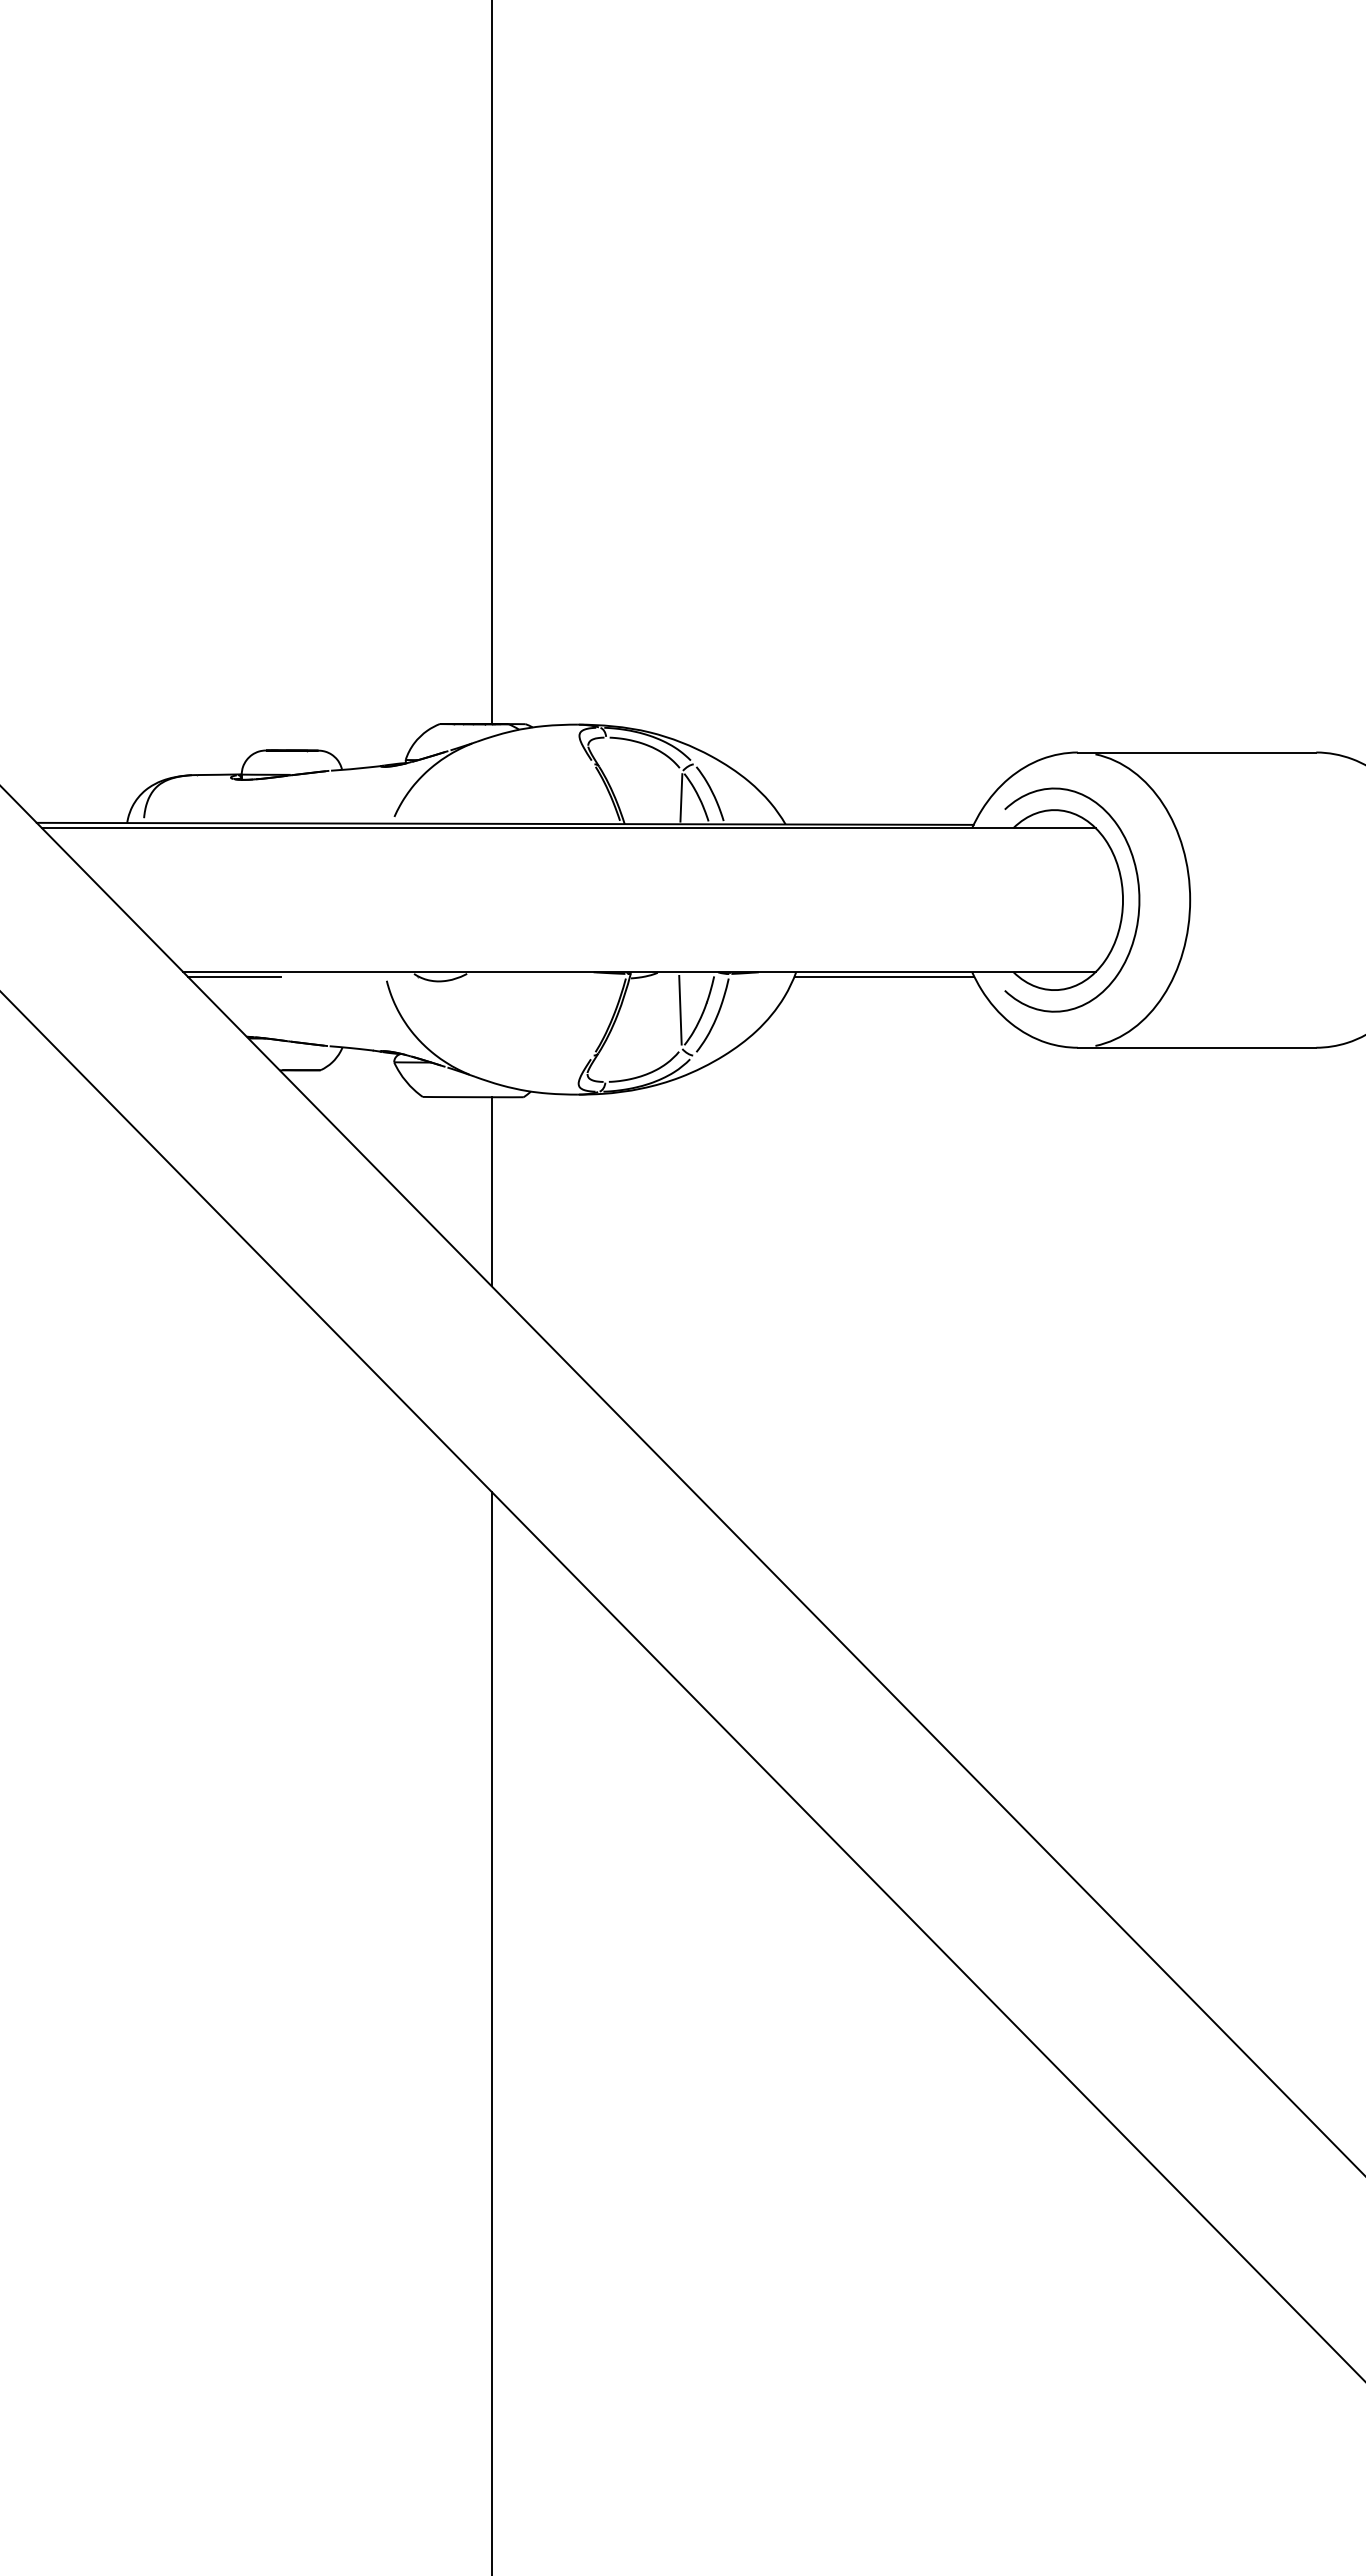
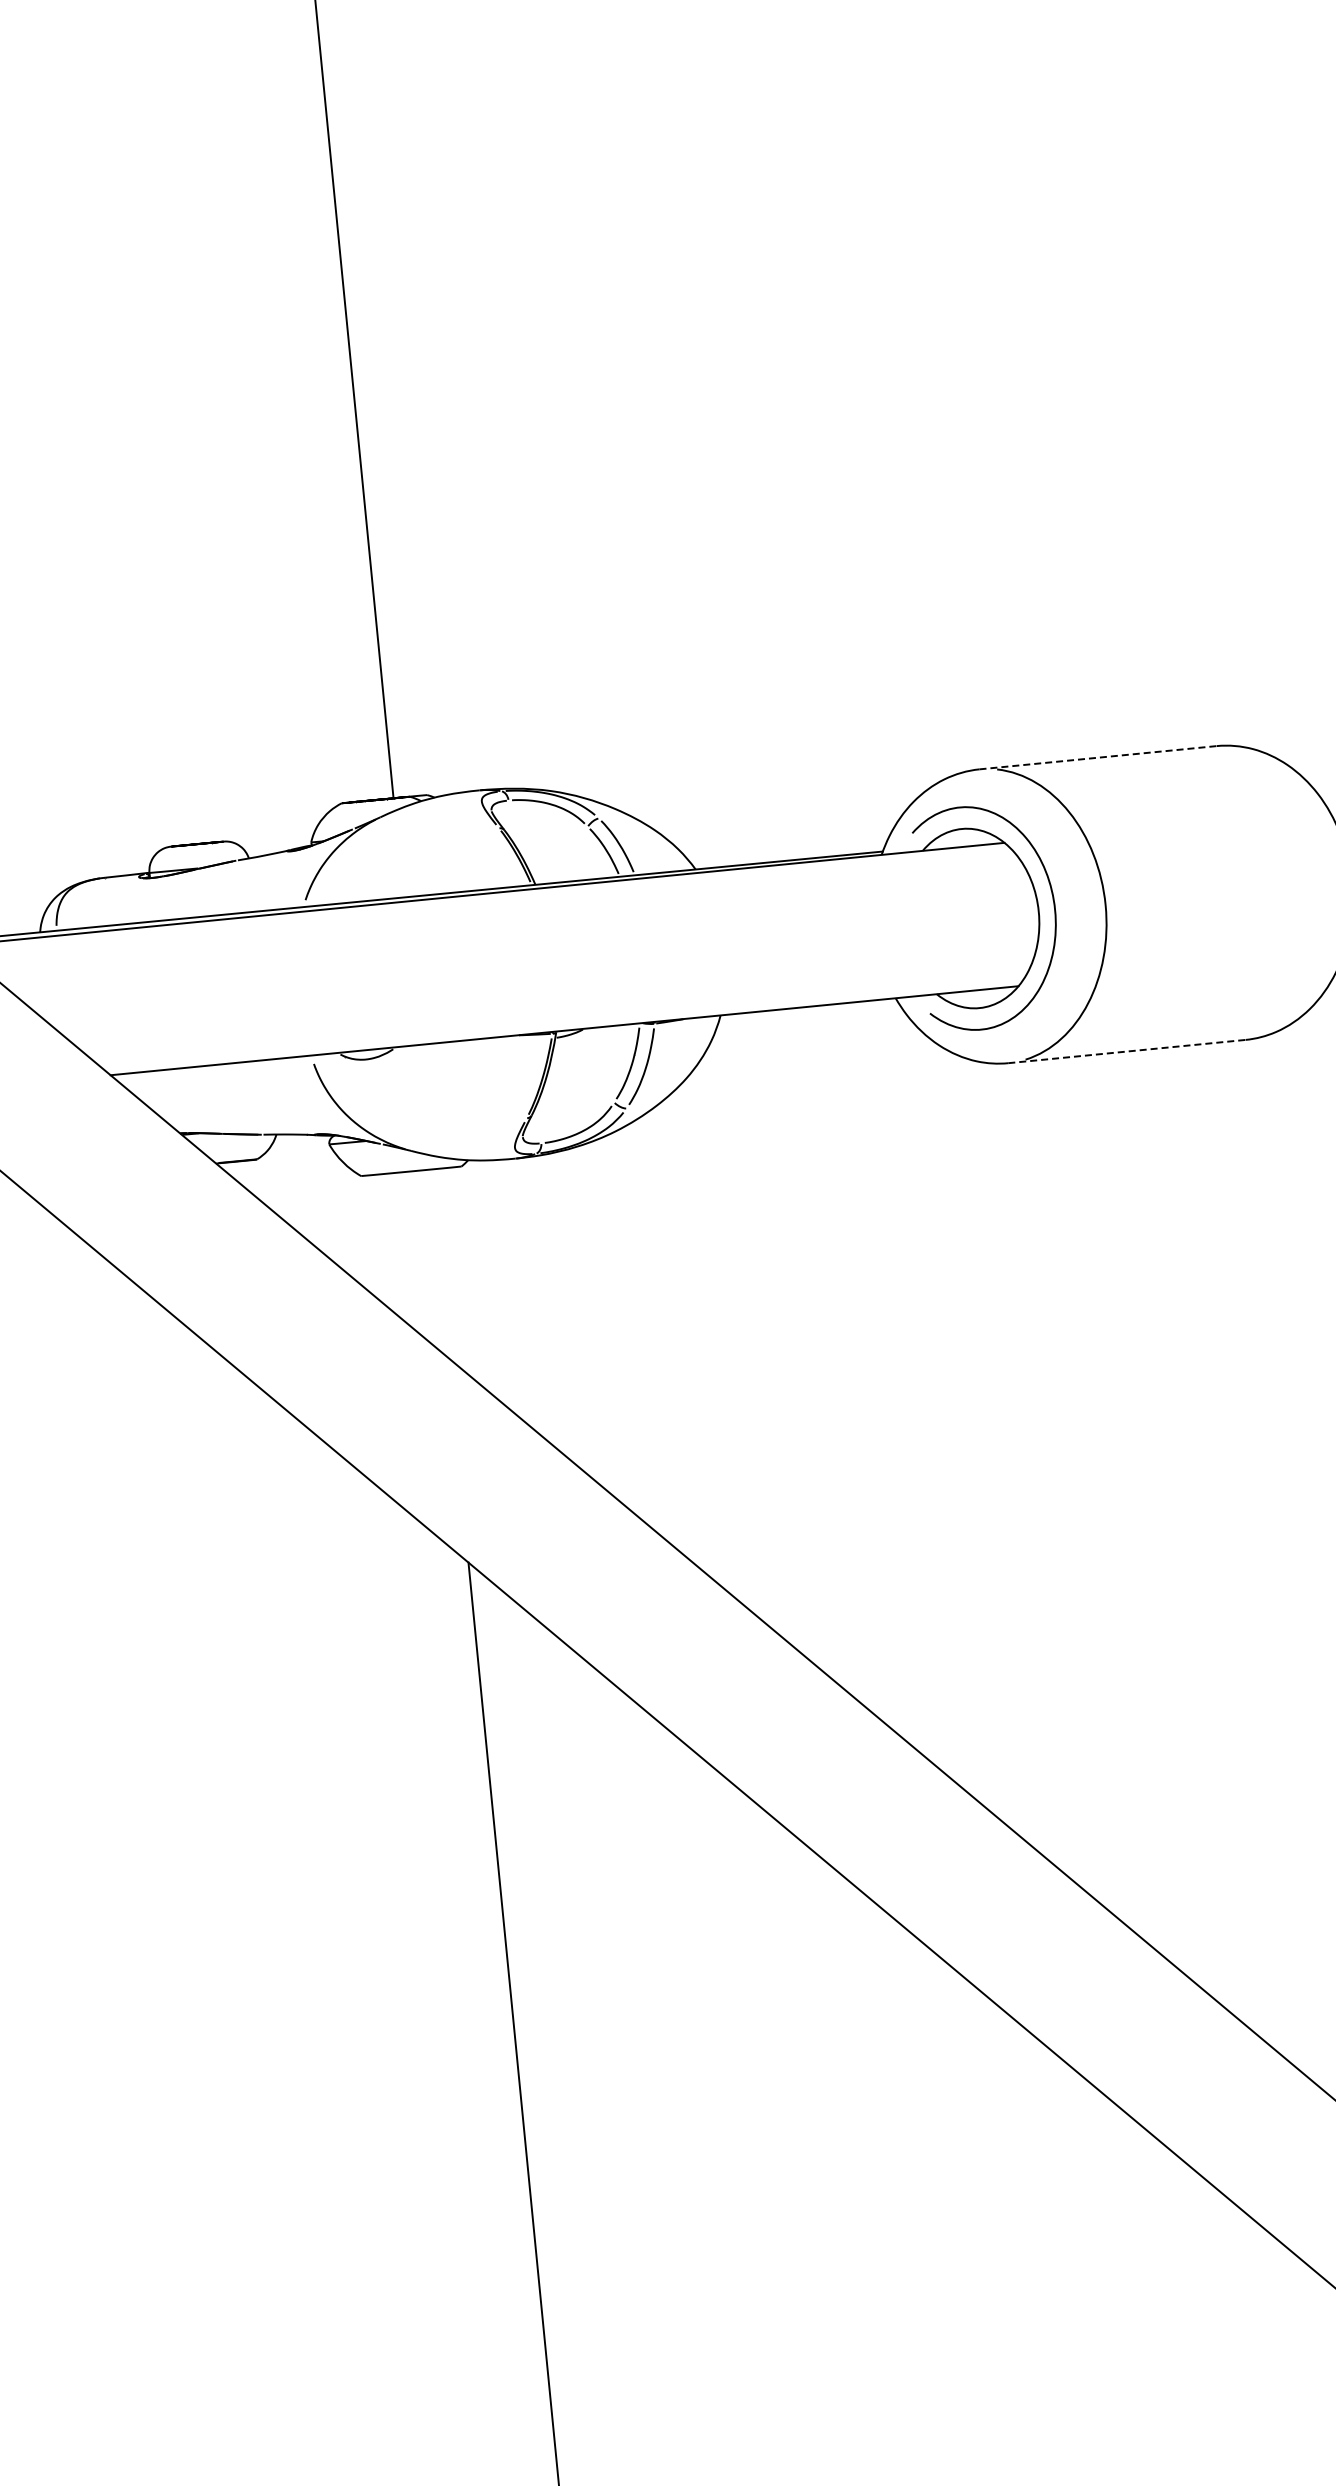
line: (1197, 752) -> (1098, 757), solid -> dashed
line: (681, 797) -> (589, 852), removed
line: (234, 976) -> (161, 1074), removed
line: (884, 976) -> (808, 1011), removed
line: (680, 1009) -> (609, 1063), removed
line: (1197, 1047) -> (1127, 1051), solid -> dashed
line: (491, 1191) -> (438, 1263), removed

